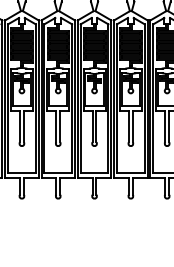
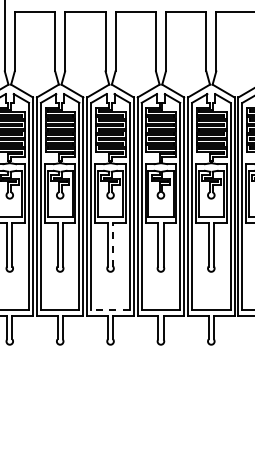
line: (60, 126) -> (113, 244), solid -> dashed
line: (58, 173) -> (110, 309), solid -> dashed

